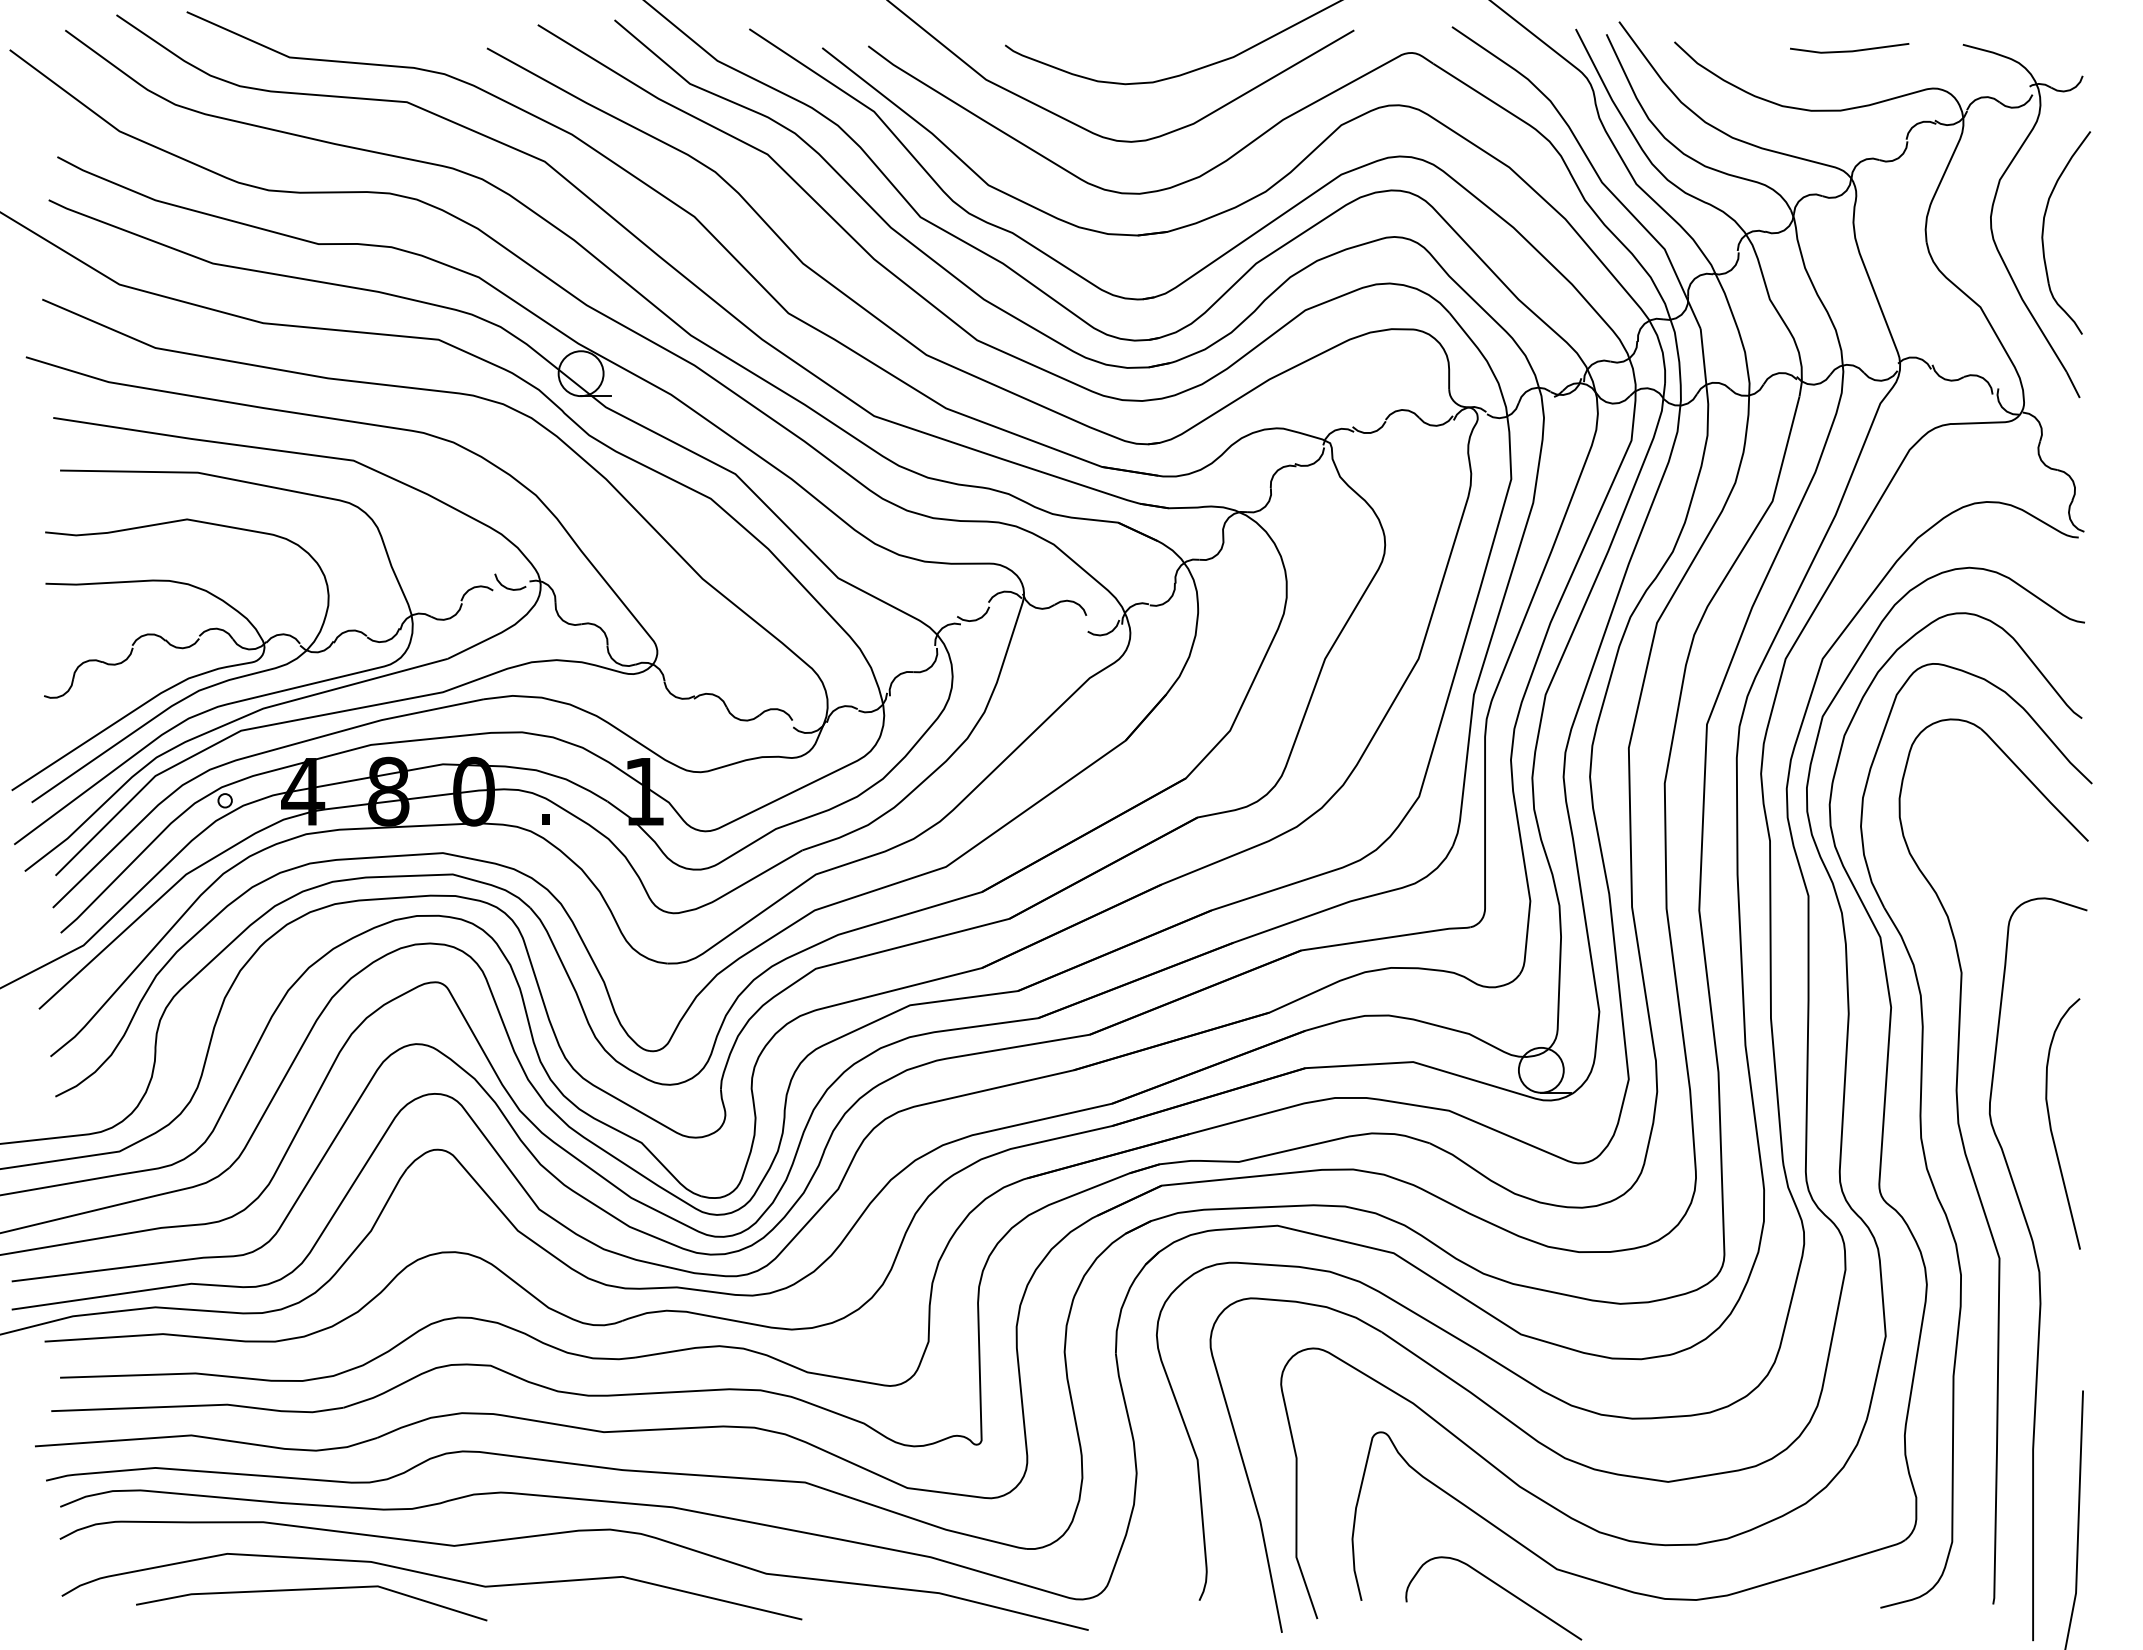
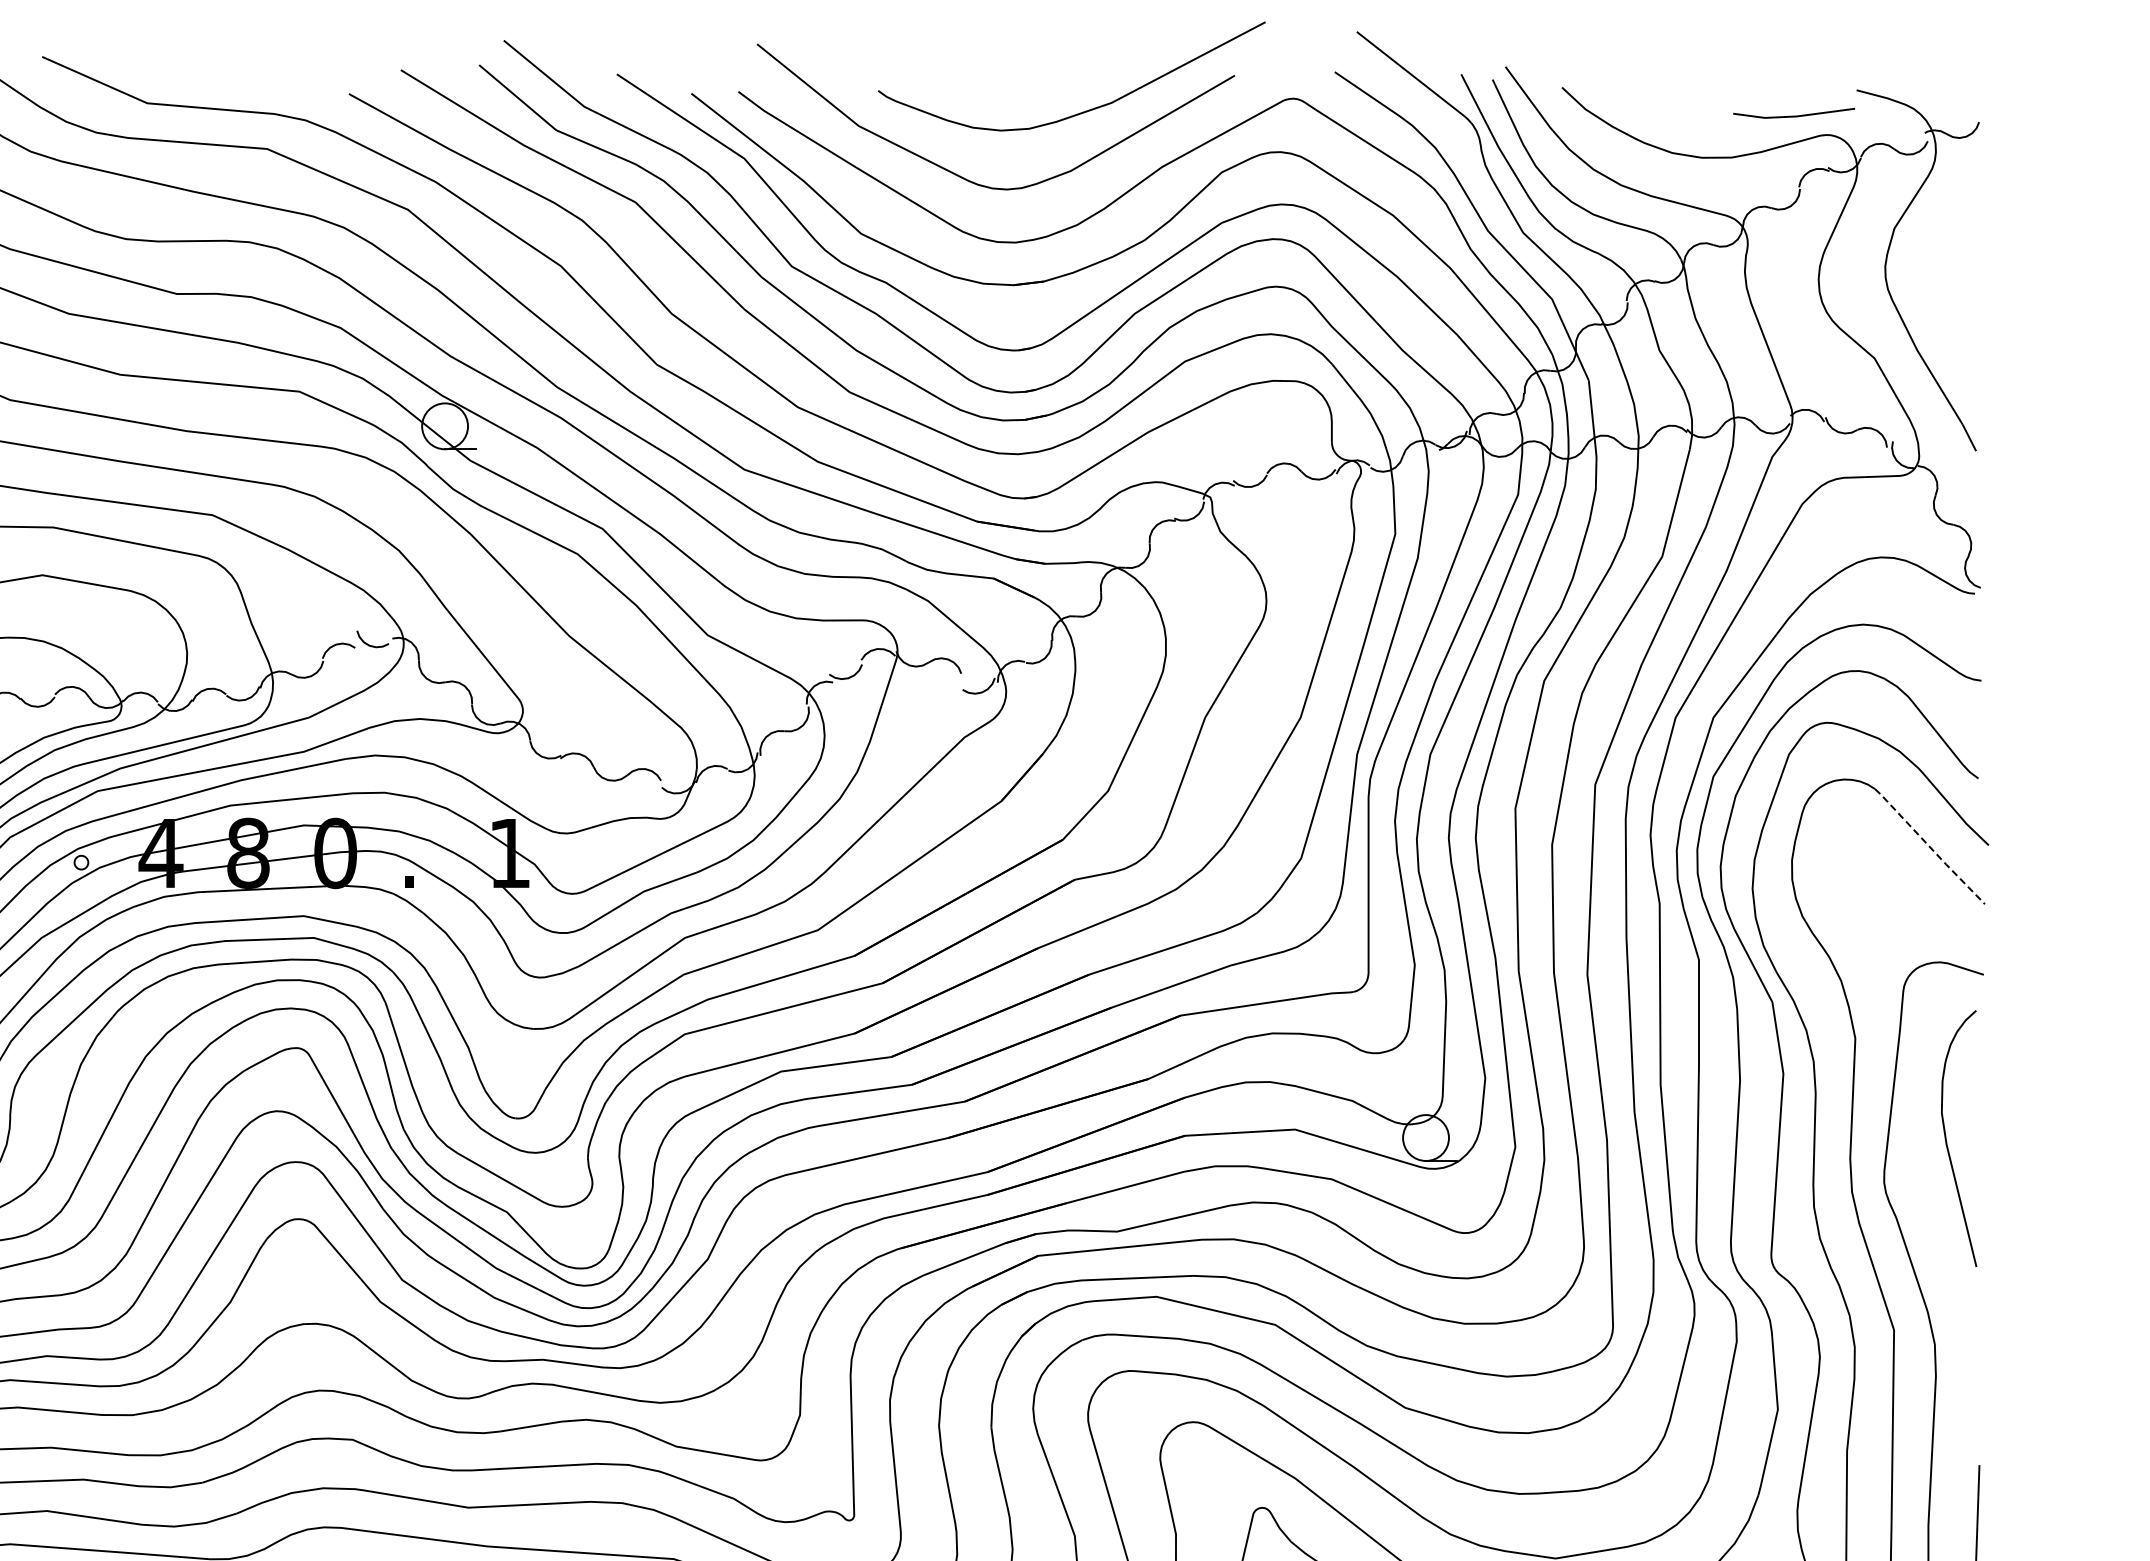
line: (1849, 50) -> (1793, 115), moved
part: (2044, 227) -> (1940, 276), removed
line: (2034, 785) -> (1929, 847), solid -> dashed
curve: (2051, 1125) -> (1947, 1140), moved

